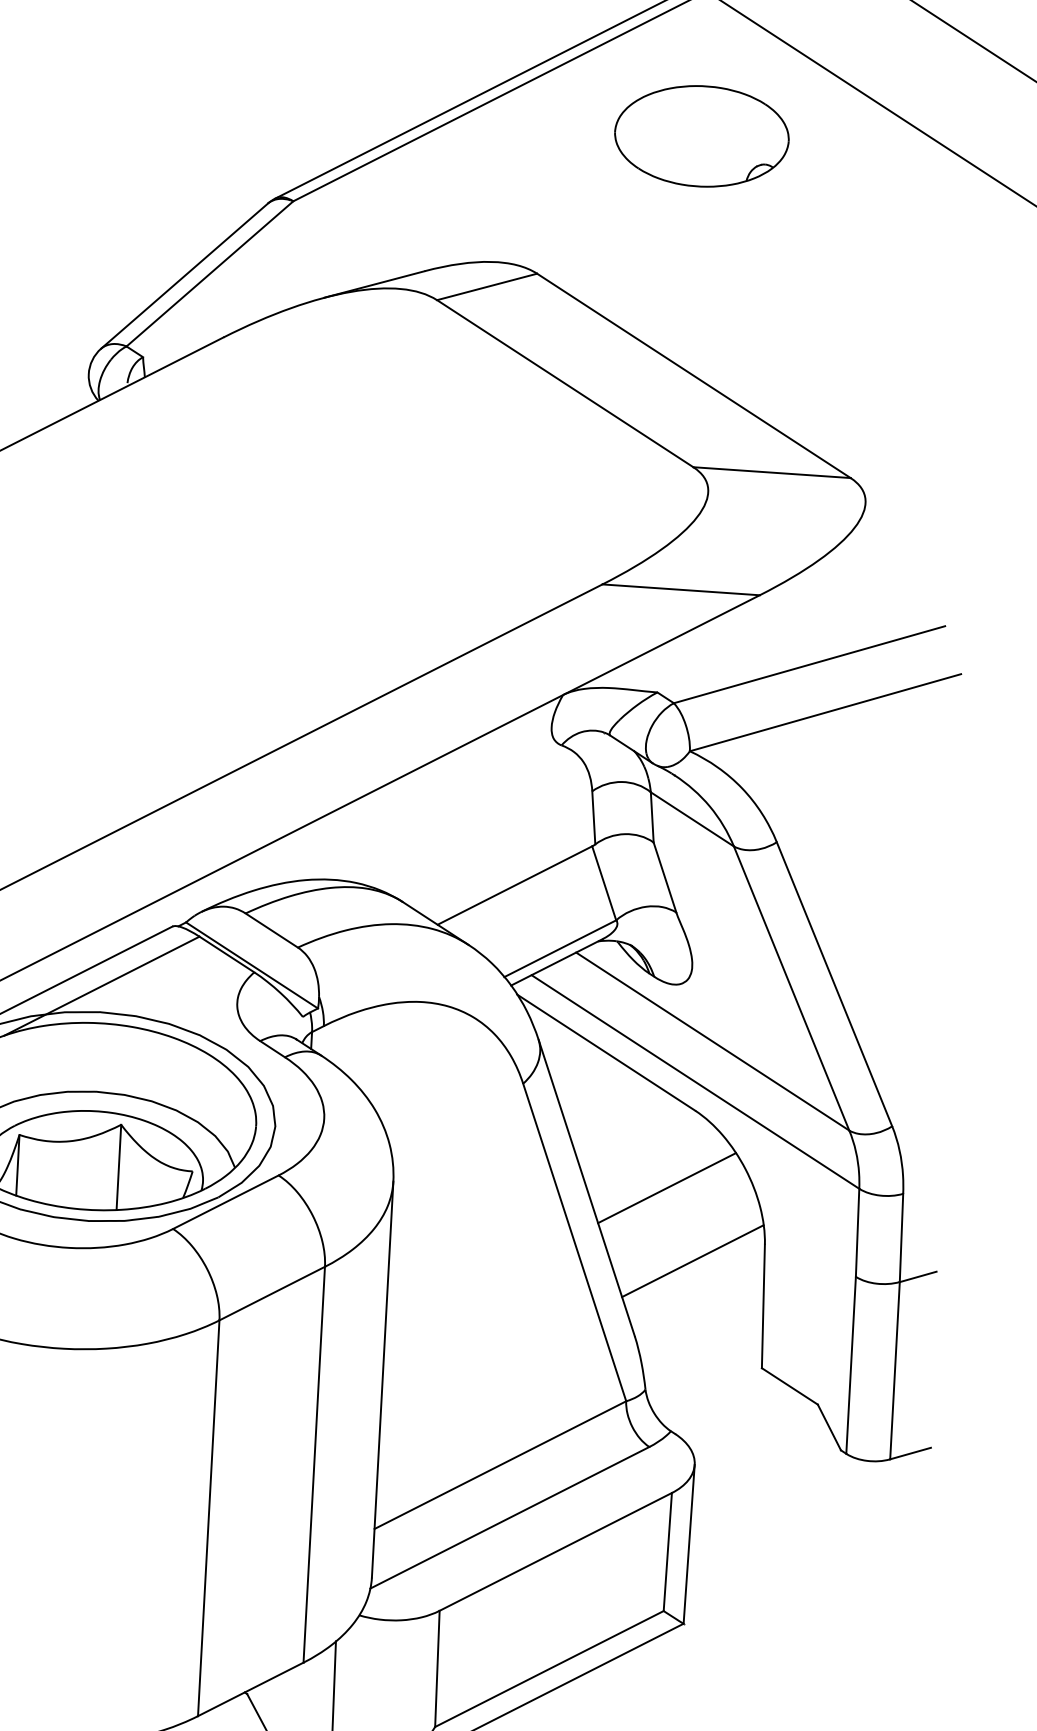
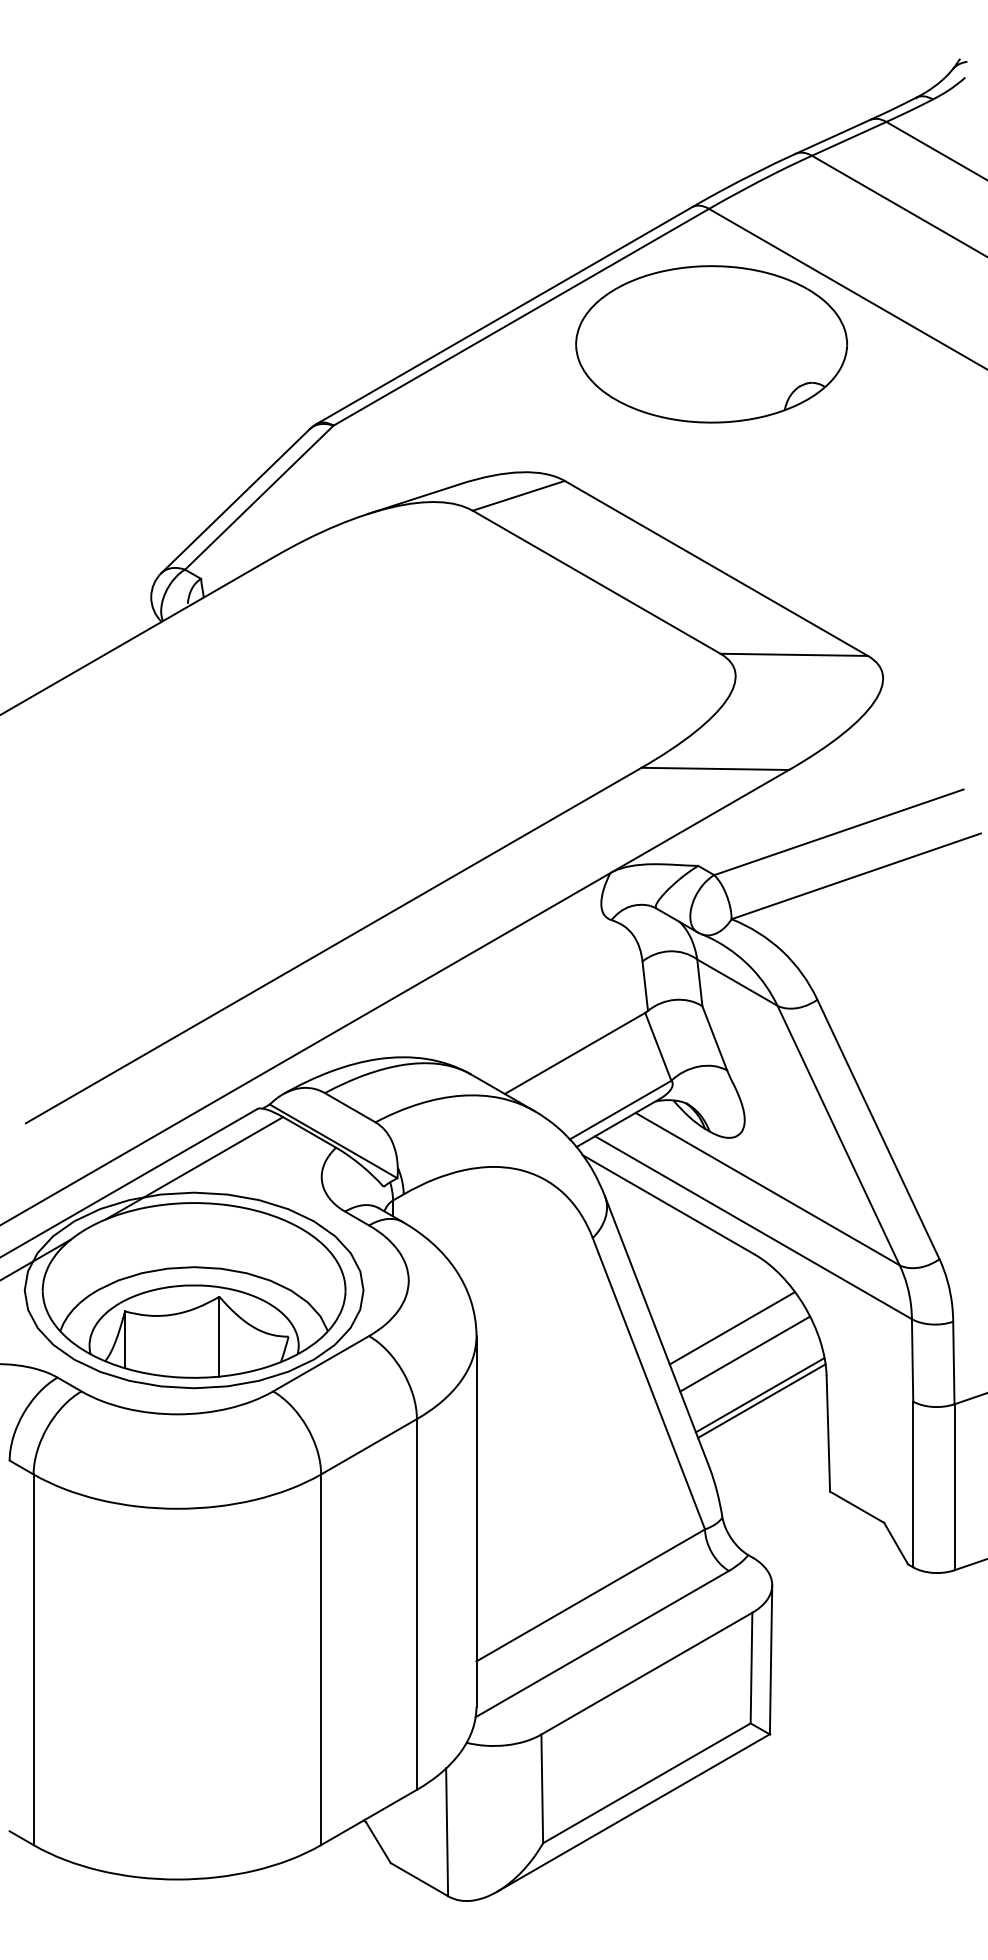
part: (701, 136) -> (711, 344), size x1.67
line: (679, 1215) -> (745, 1353), added
line: (693, 1266) -> (761, 1400), added

